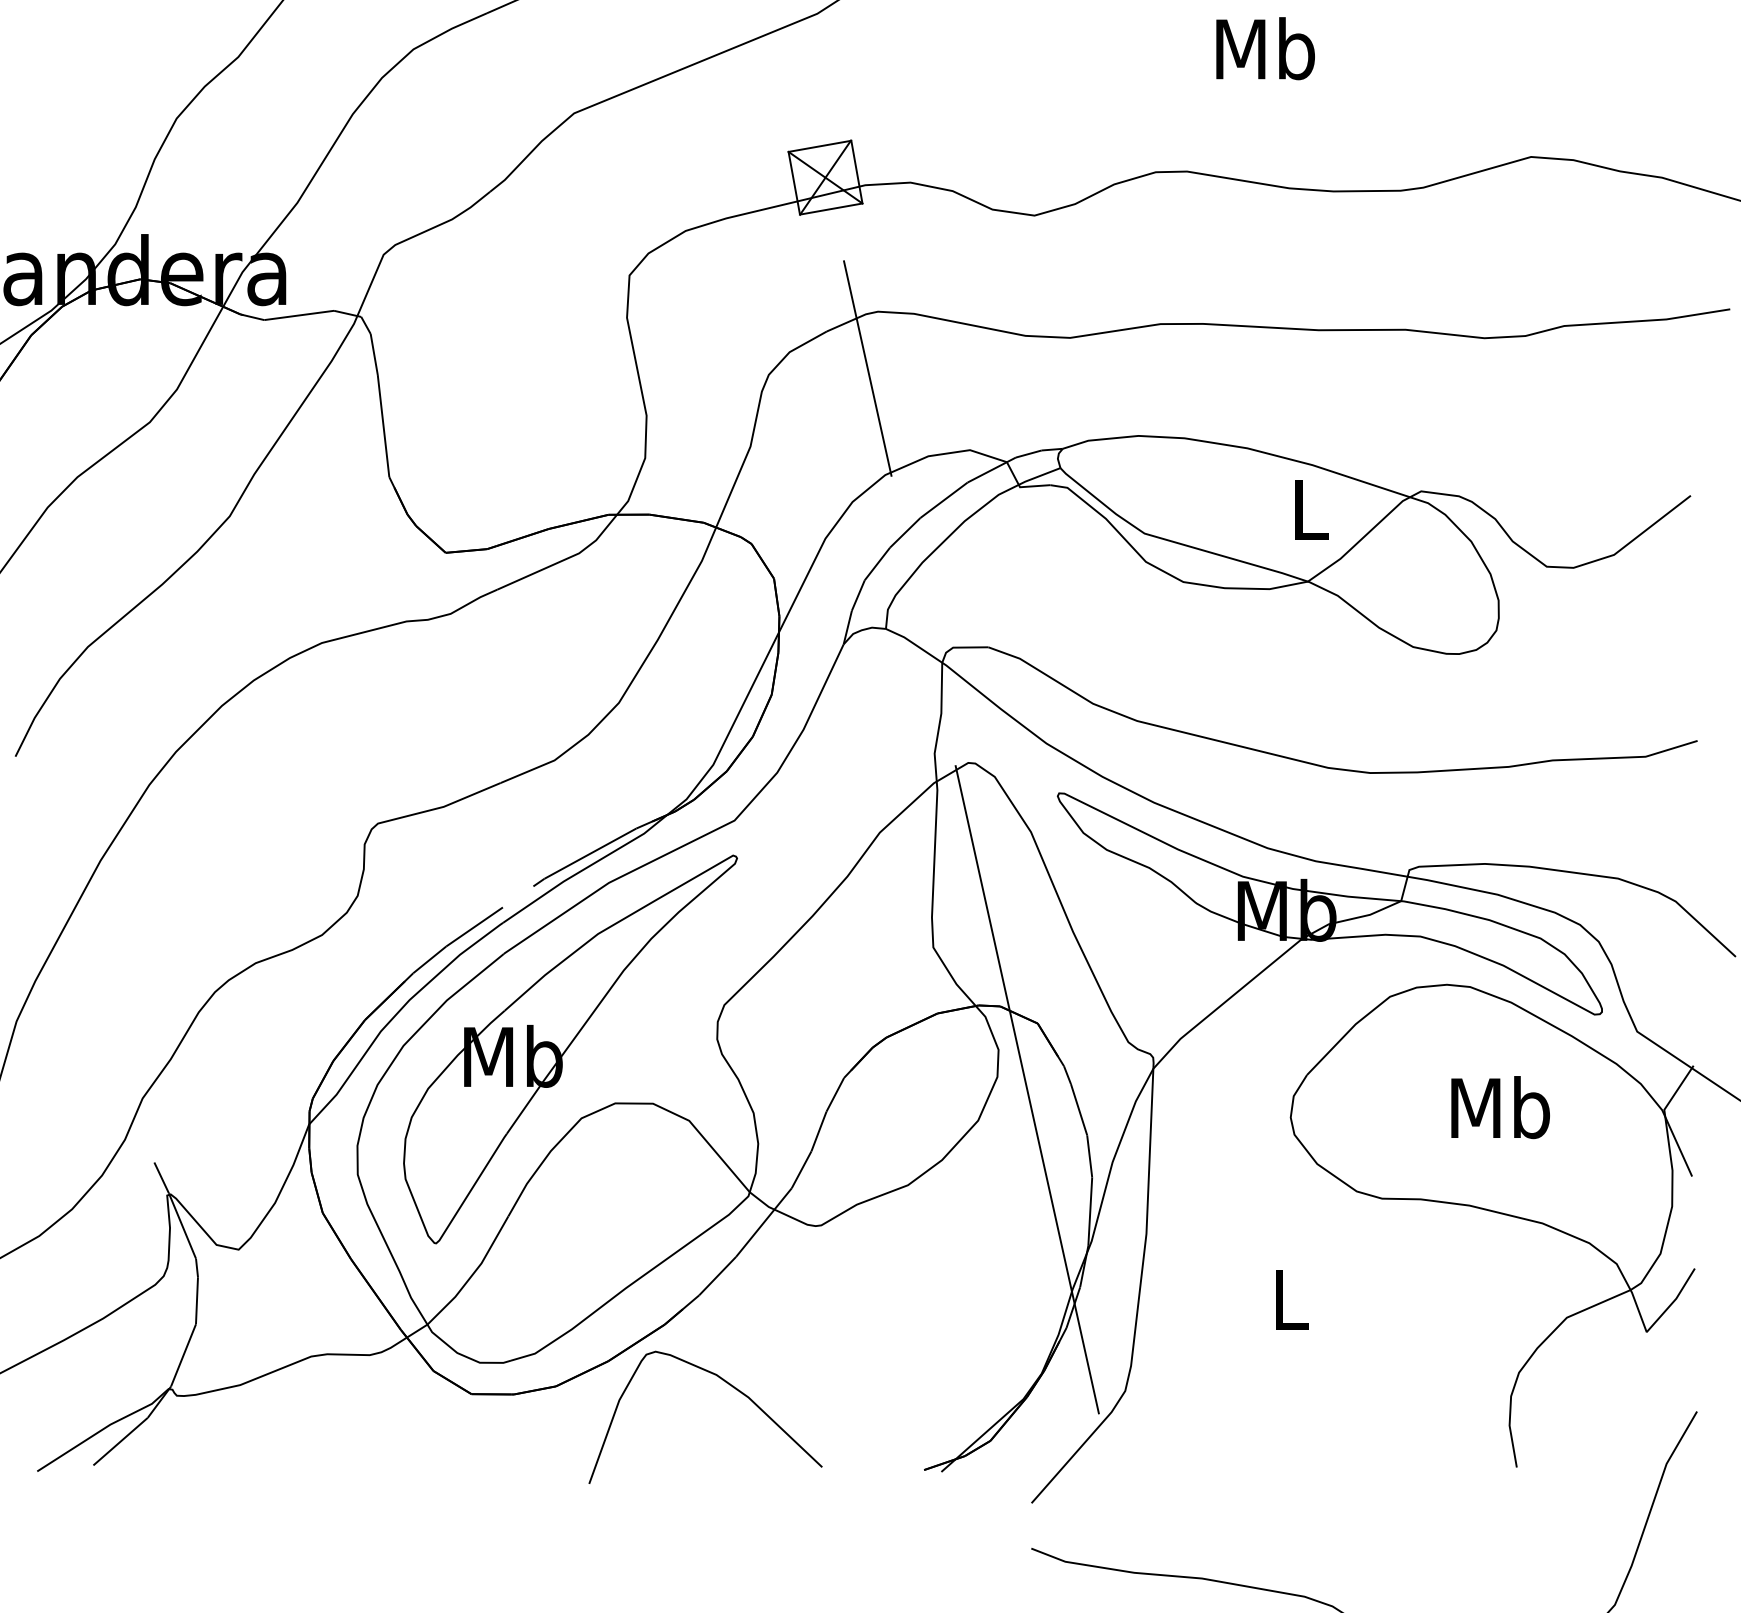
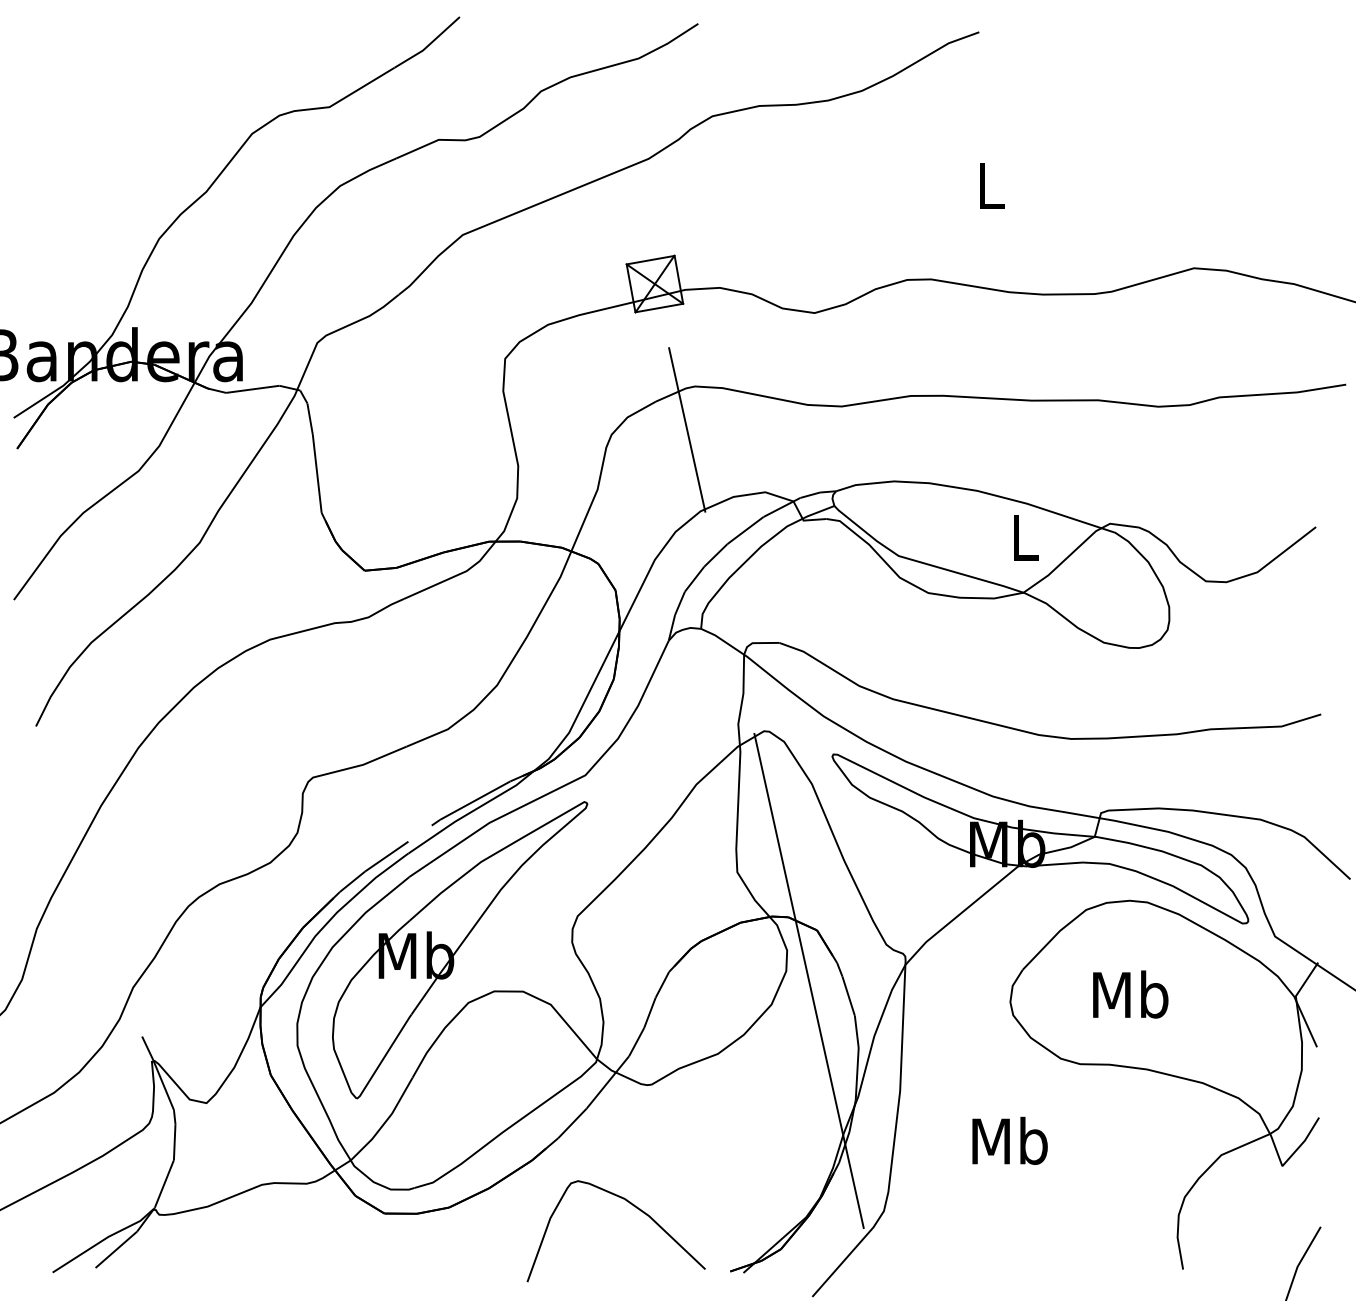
text: (1264, 48) -> (990, 185), Mb -> L
text: (1500, 1107) -> (1130, 994), moved
text: (1289, 1298) -> (1009, 1140), L -> Mb
curve: (728, 1384) -> (633, 1206), moved

